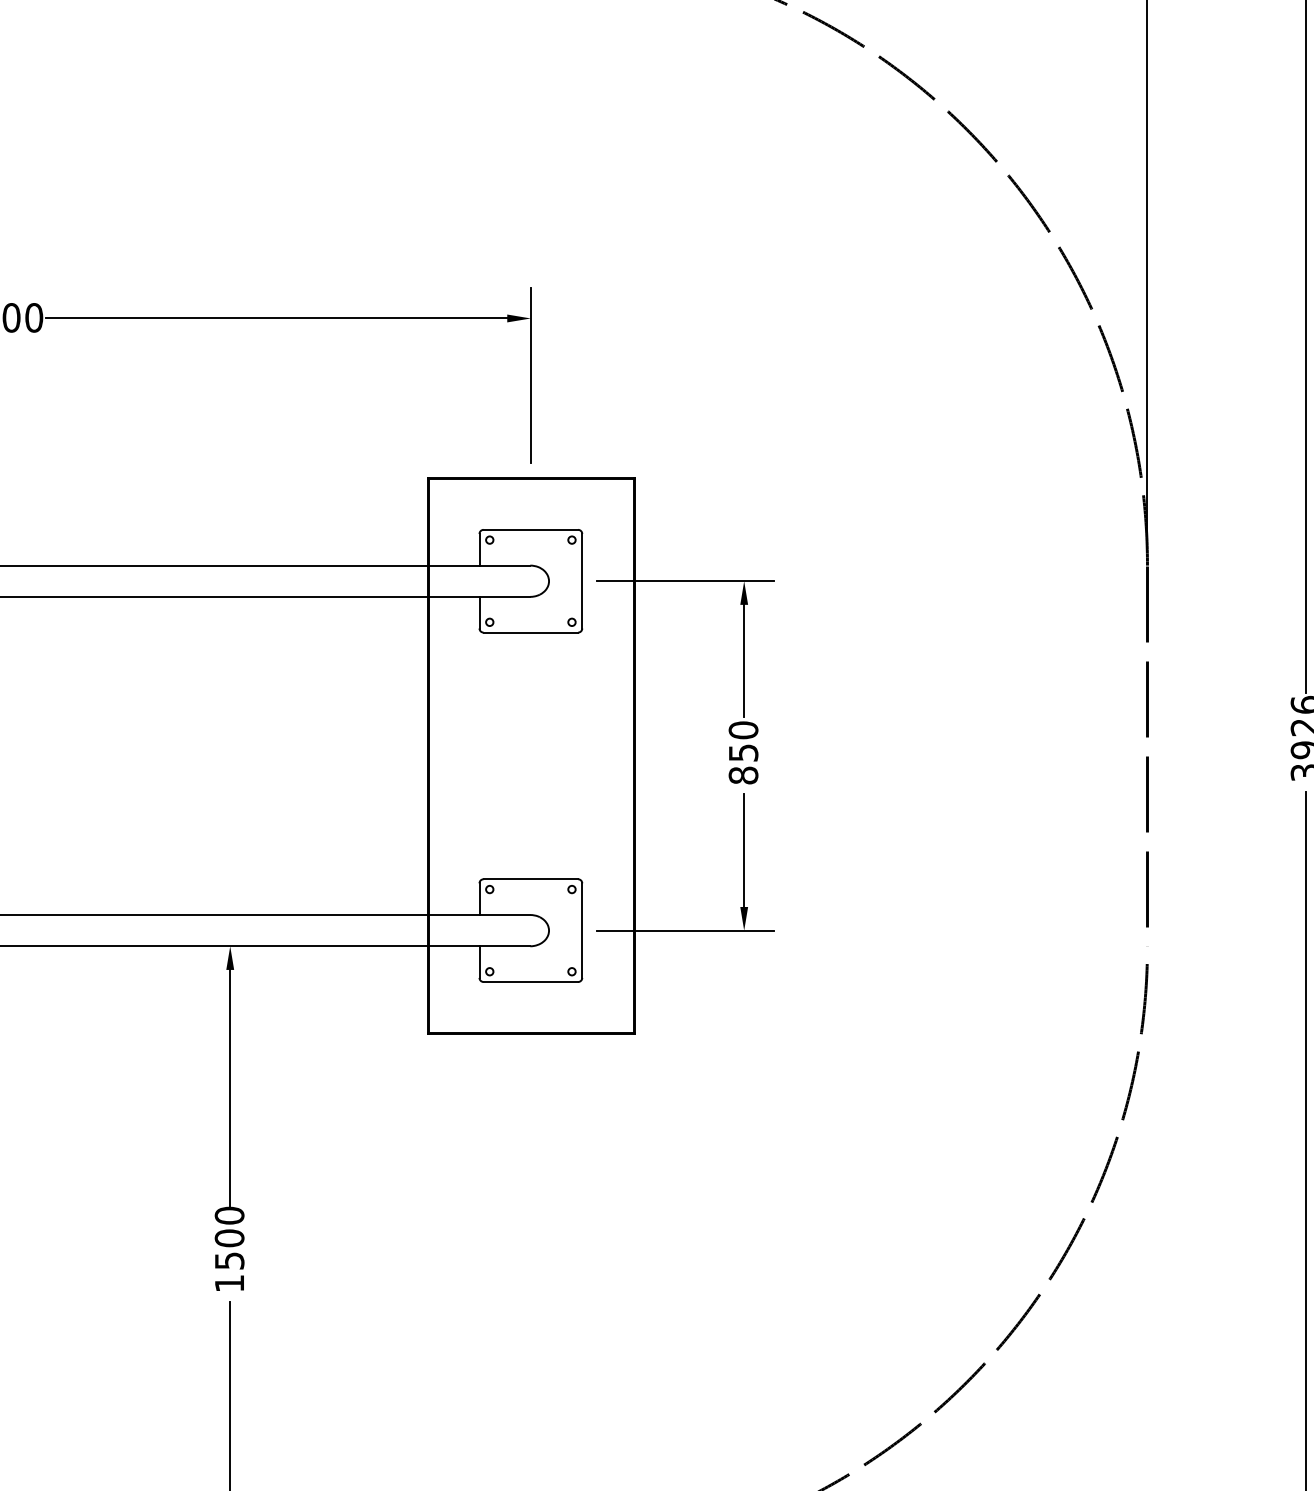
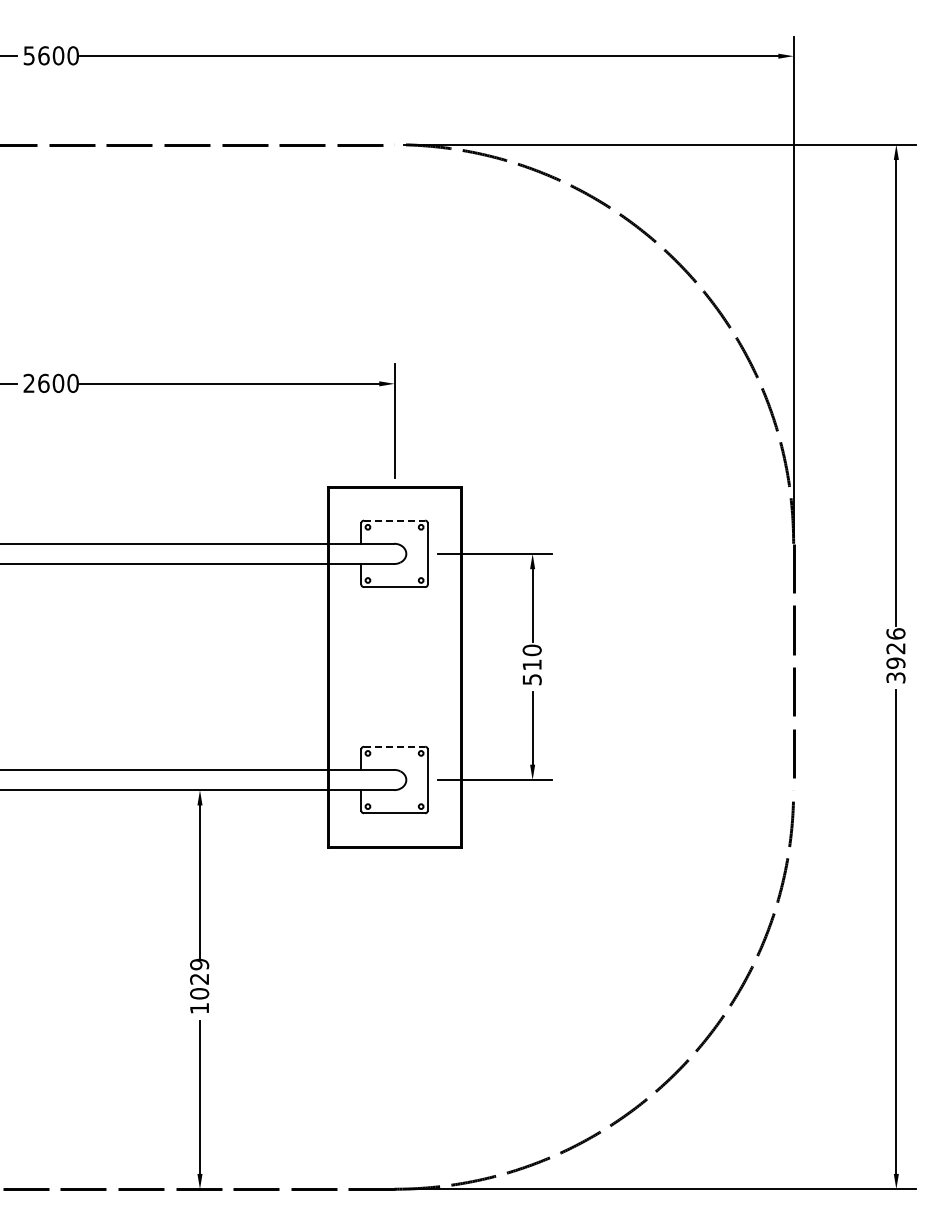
line: (530, 529) -> (394, 520), solid -> dashed
text: (742, 764) -> (531, 672), 850 -> 510
line: (530, 878) -> (394, 746), solid -> dashed
text: (229, 1237) -> (199, 978), 1500 -> 1029

